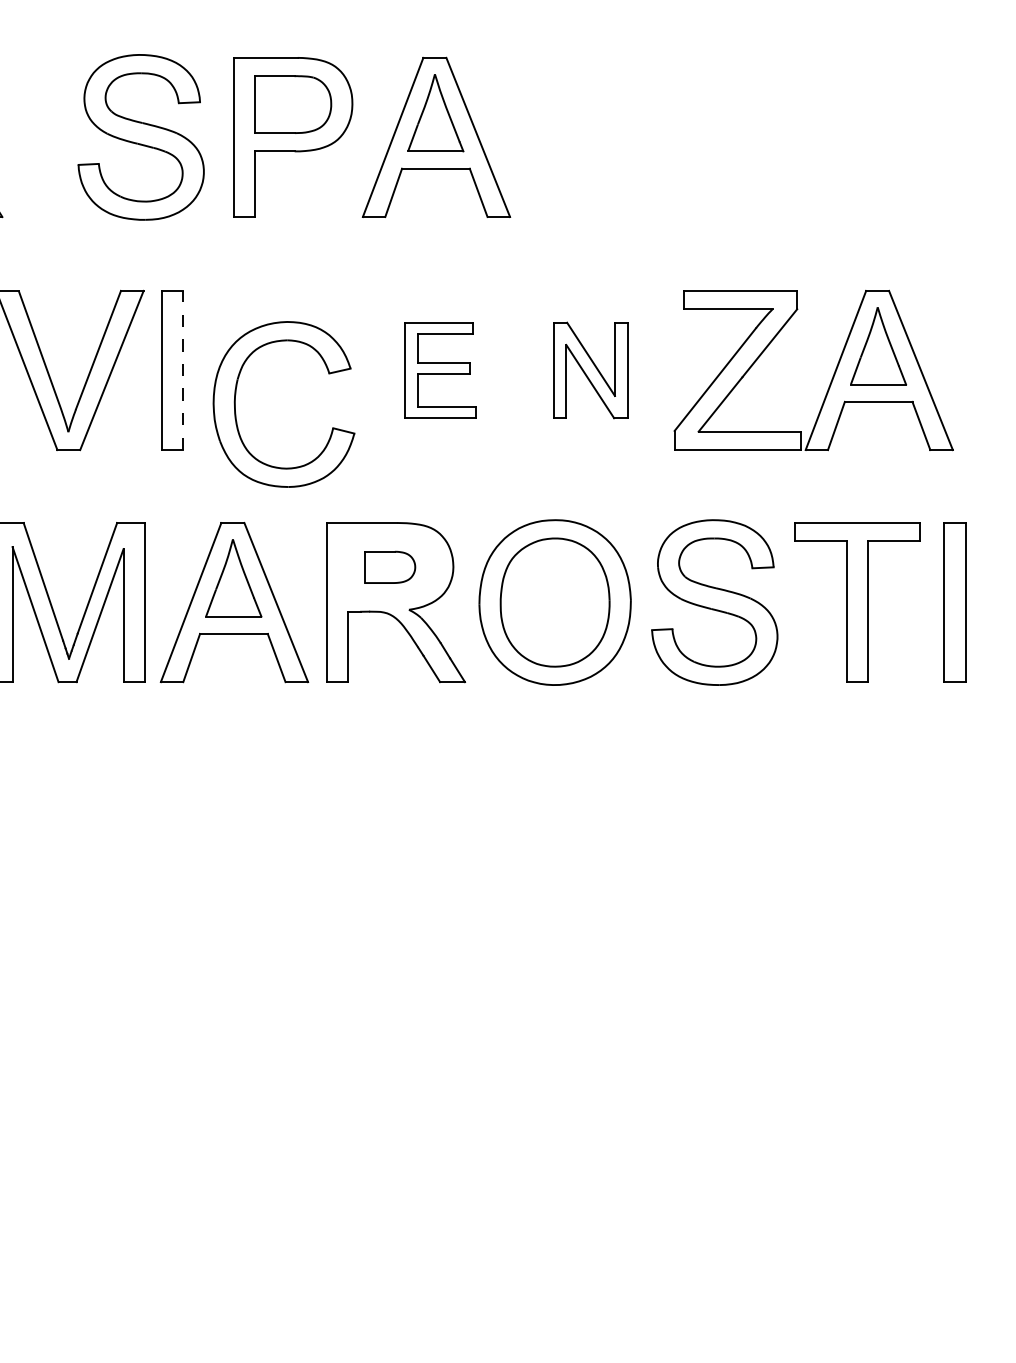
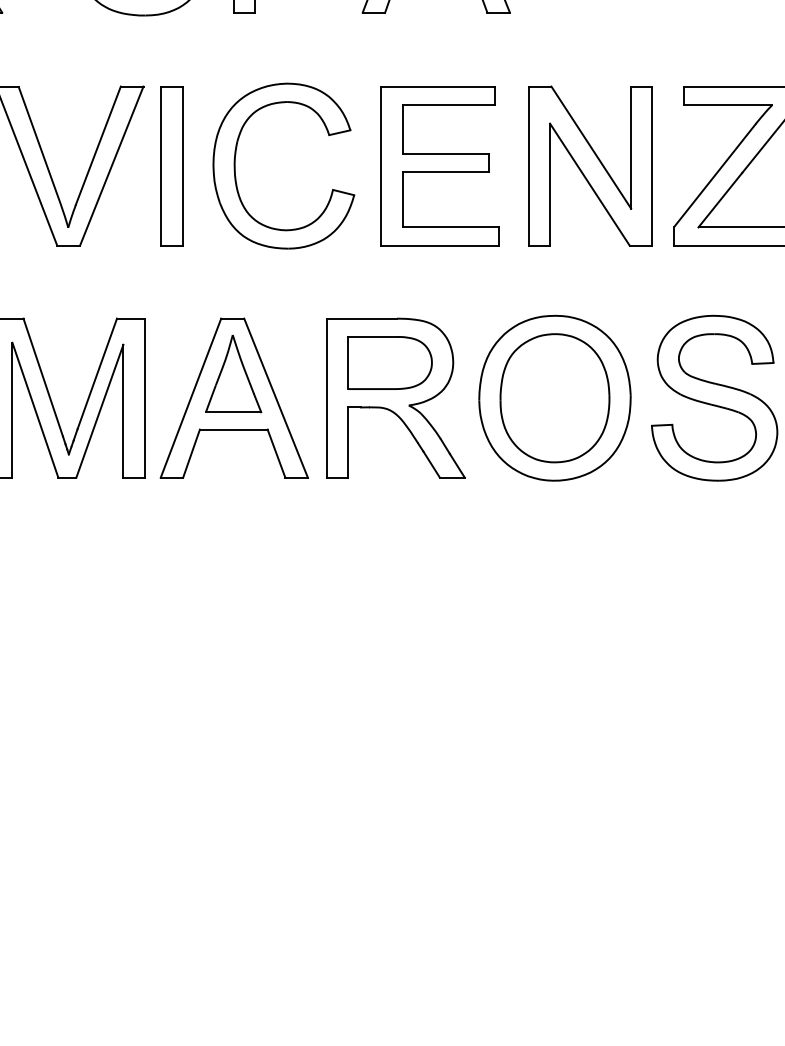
line: (182, 370) -> (182, 166), dashed -> solid
part: (440, 370) -> (440, 166), size x1.67
part: (590, 370) -> (590, 166), size x1.67
part: (236, 413) -> (236, 175), moved
part: (389, 567) -> (389, 363), size x1.67

